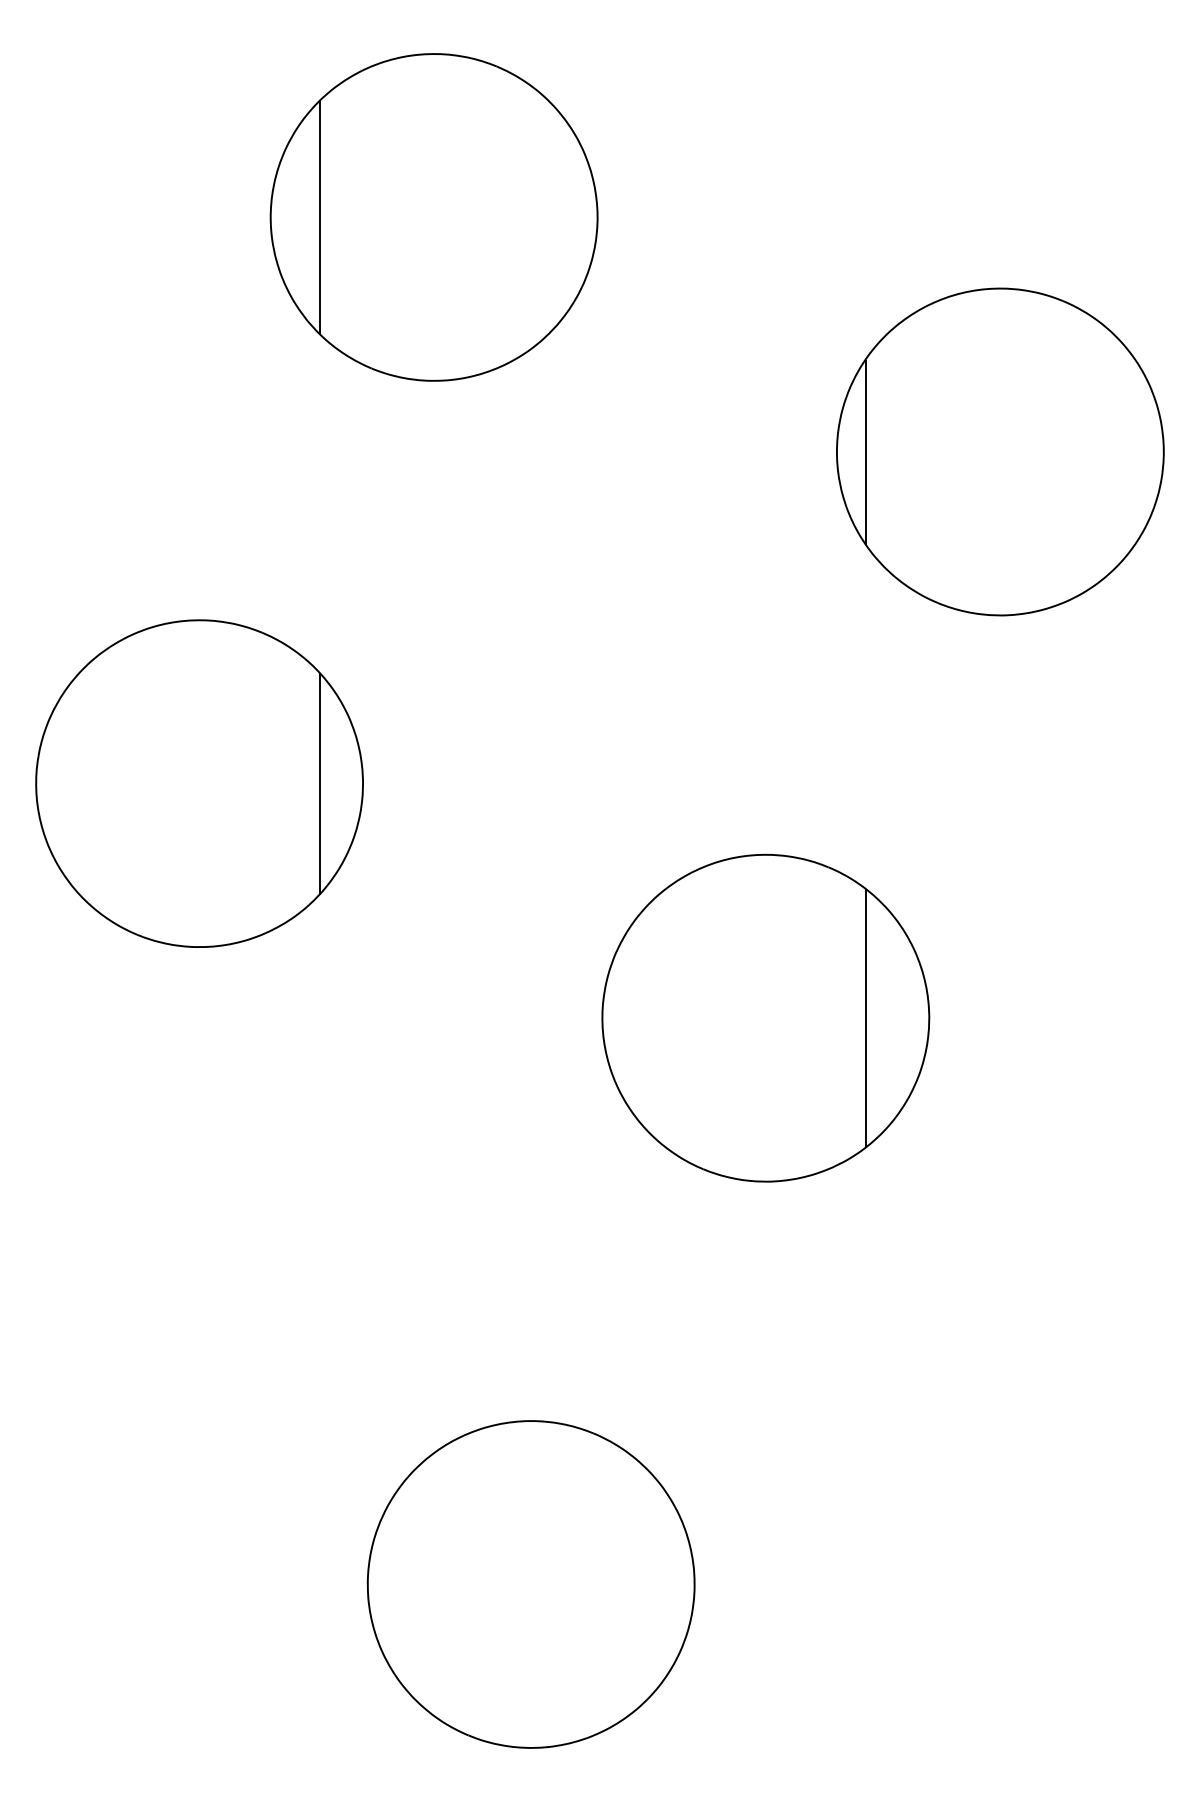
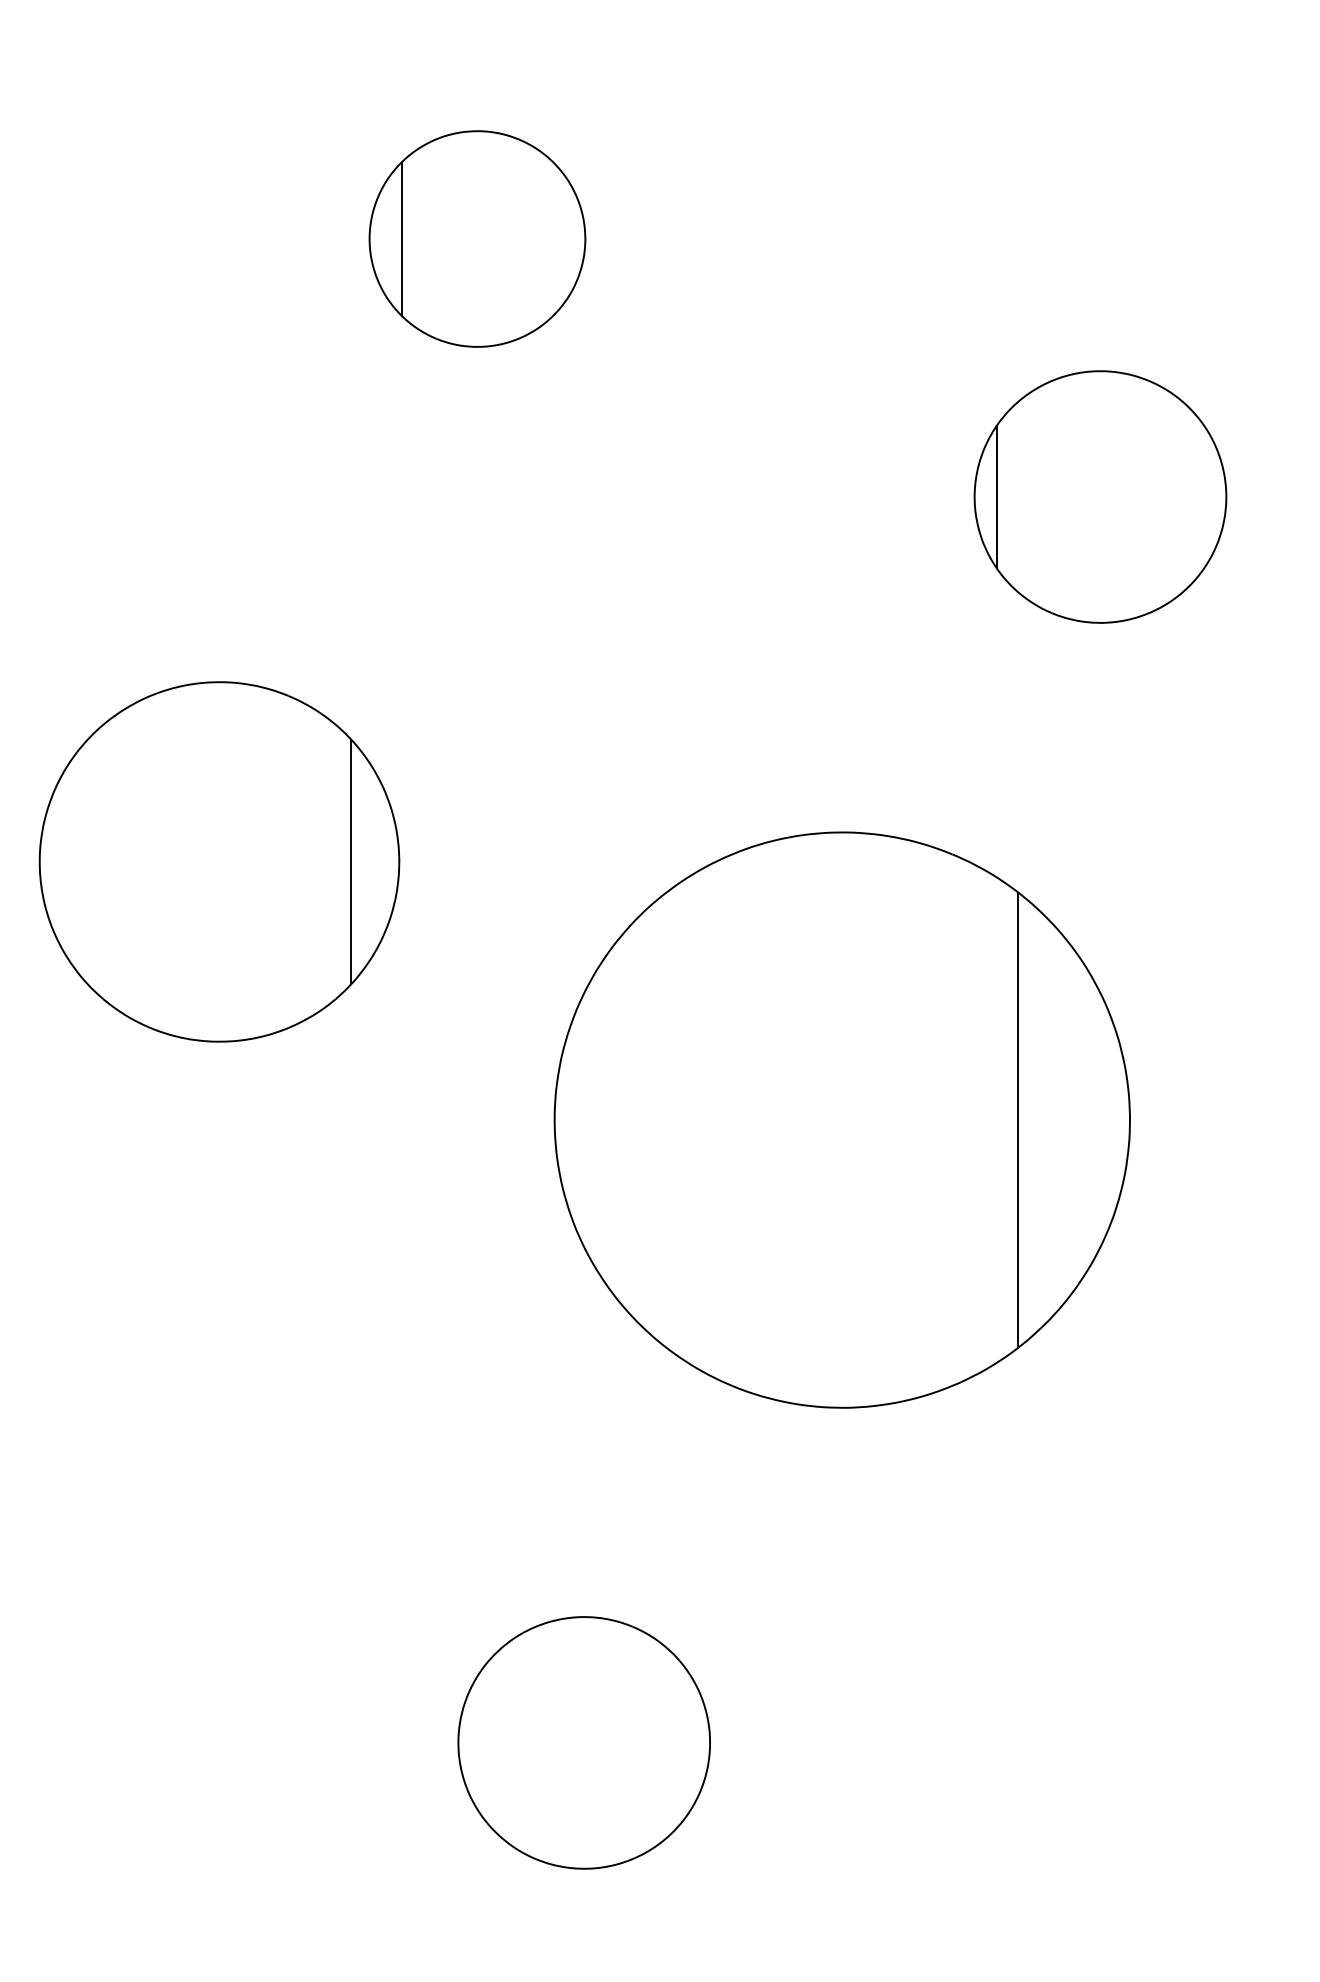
part: (433, 217) -> (476, 239), size x0.6
part: (1000, 451) -> (1100, 496), size x0.7
part: (765, 1017) -> (842, 1119), size x1.6
part: (530, 1584) -> (583, 1742), size x0.7

